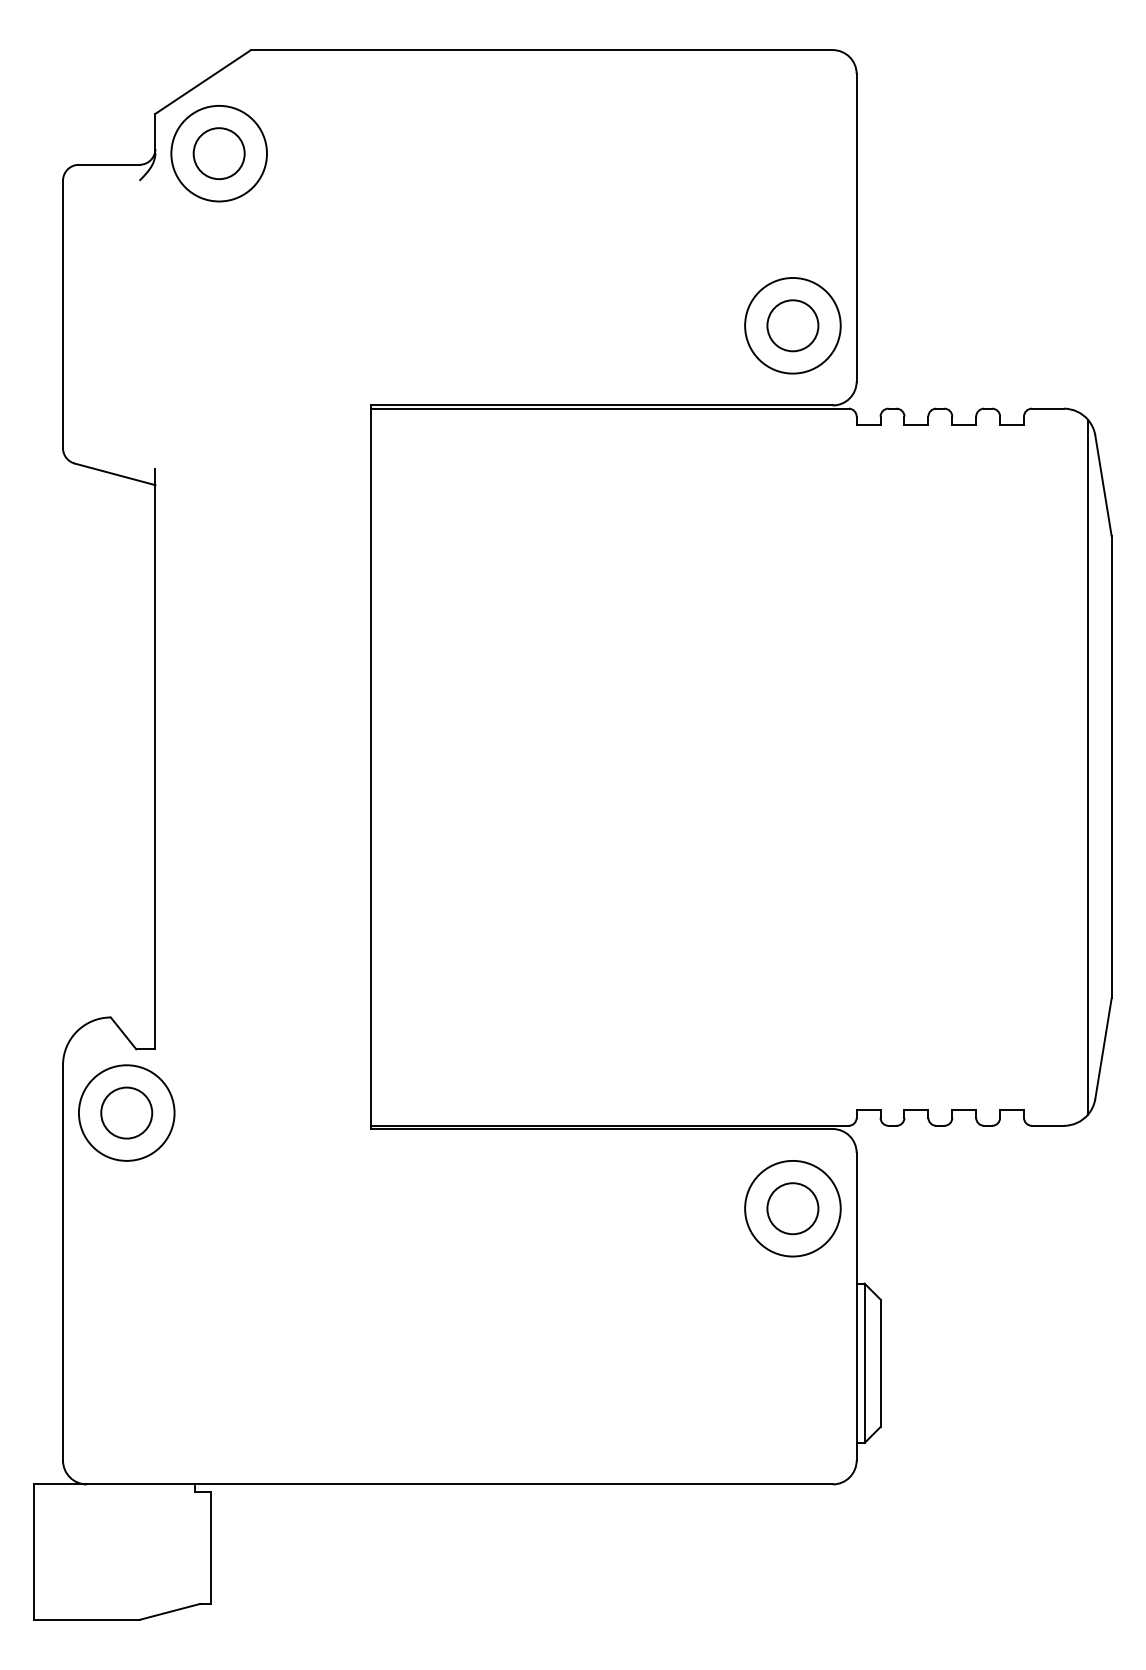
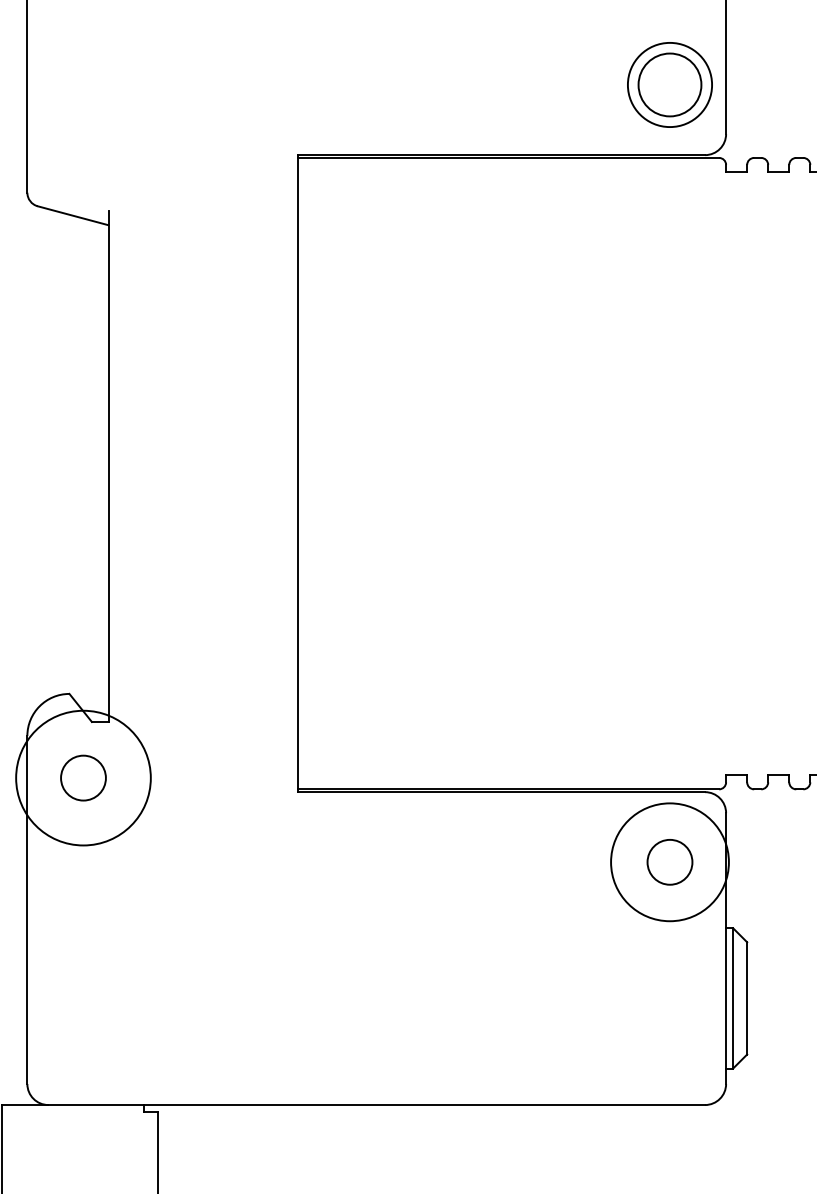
circle: (792, 325) -> (669, 84), size x1.4
circle: (126, 1112) -> (83, 777), size x1.6
circle: (792, 1208) -> (669, 862), size x1.4

